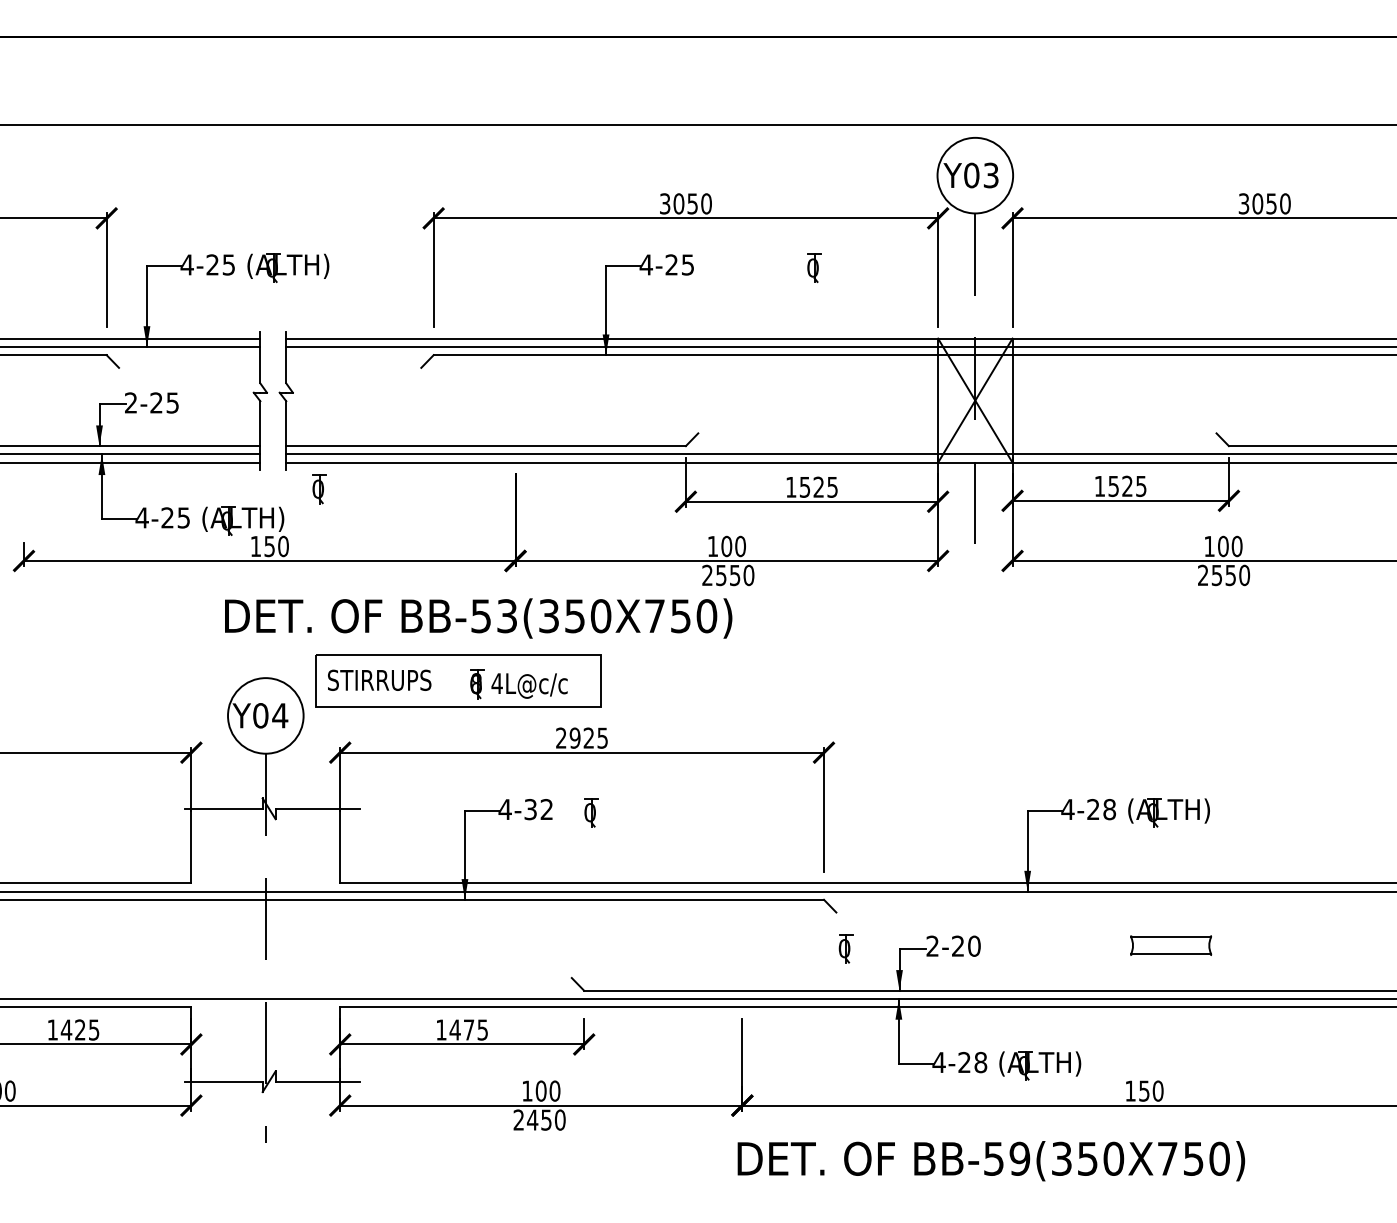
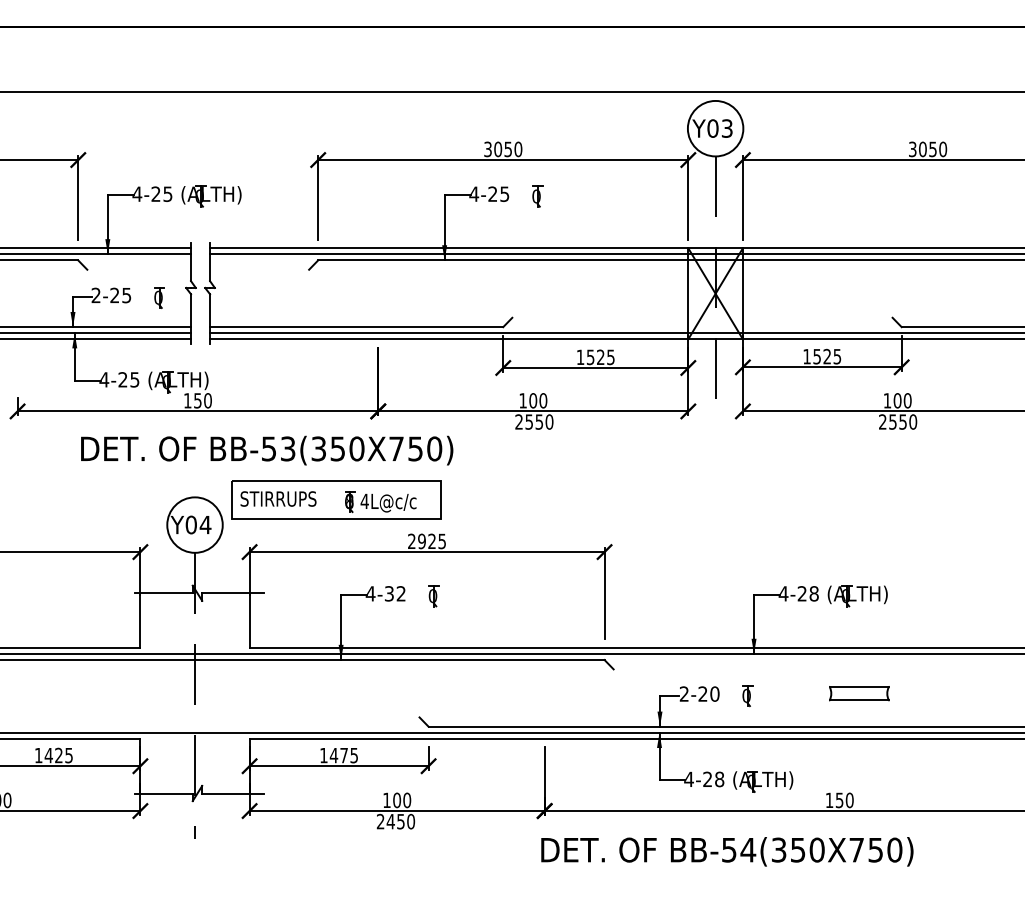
part: (814, 268) -> (537, 196), moved
part: (319, 488) -> (159, 297), moved
text: (479, 618) -> (267, 450), moved
part: (845, 949) -> (747, 696), moved
text: (1020, 1158) -> (748, 849), BB-59(350X750) -> BB-54(350X750)

